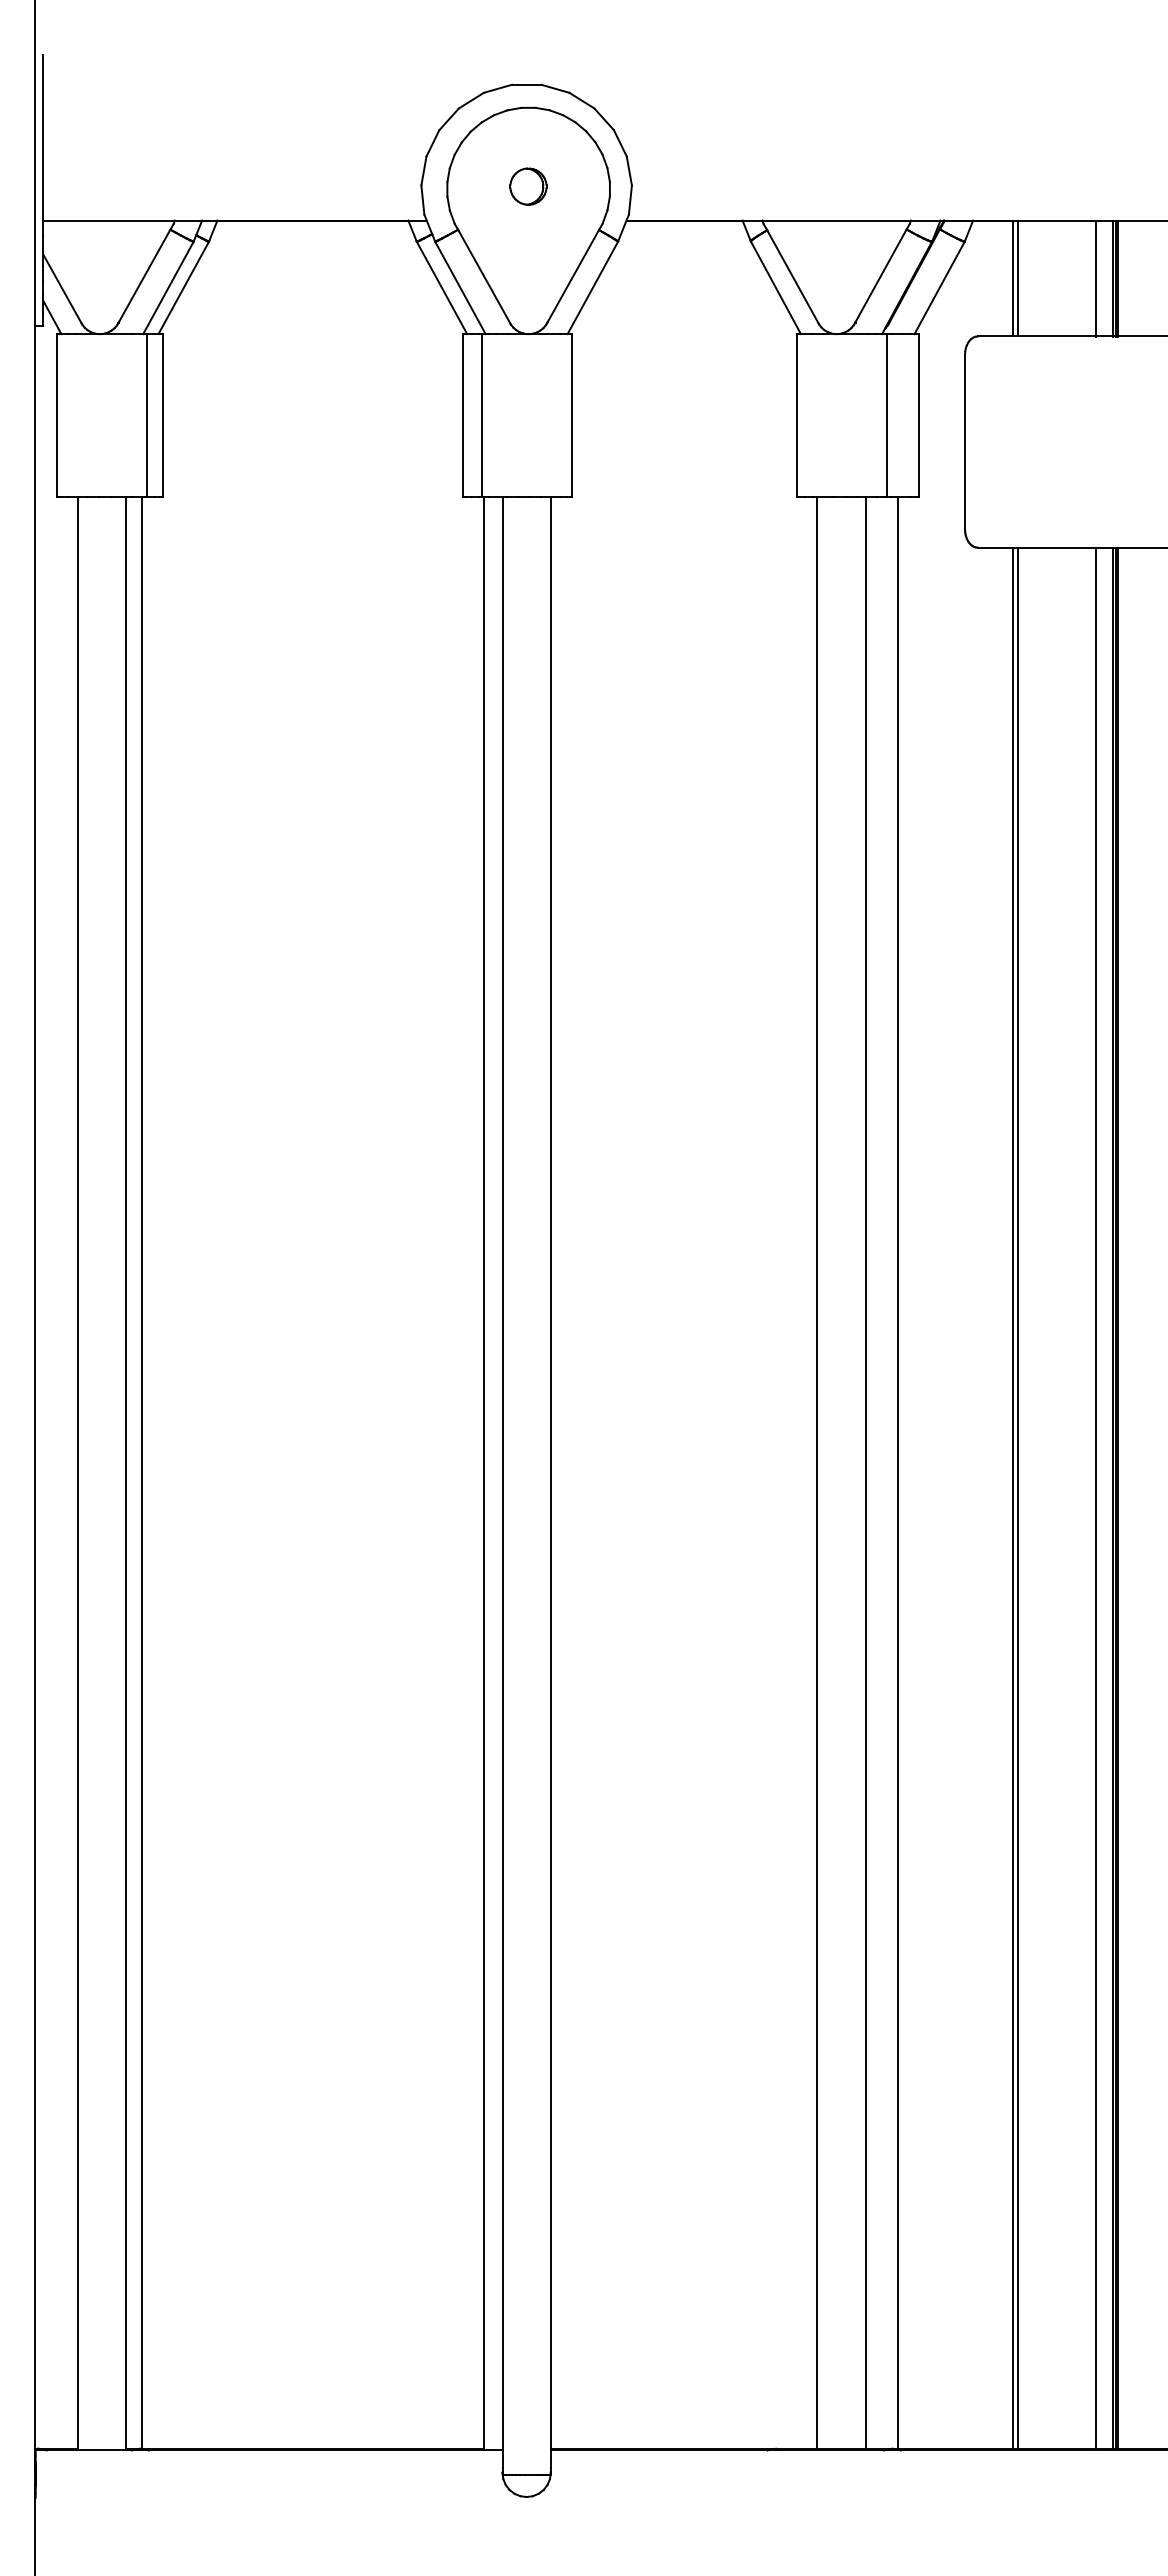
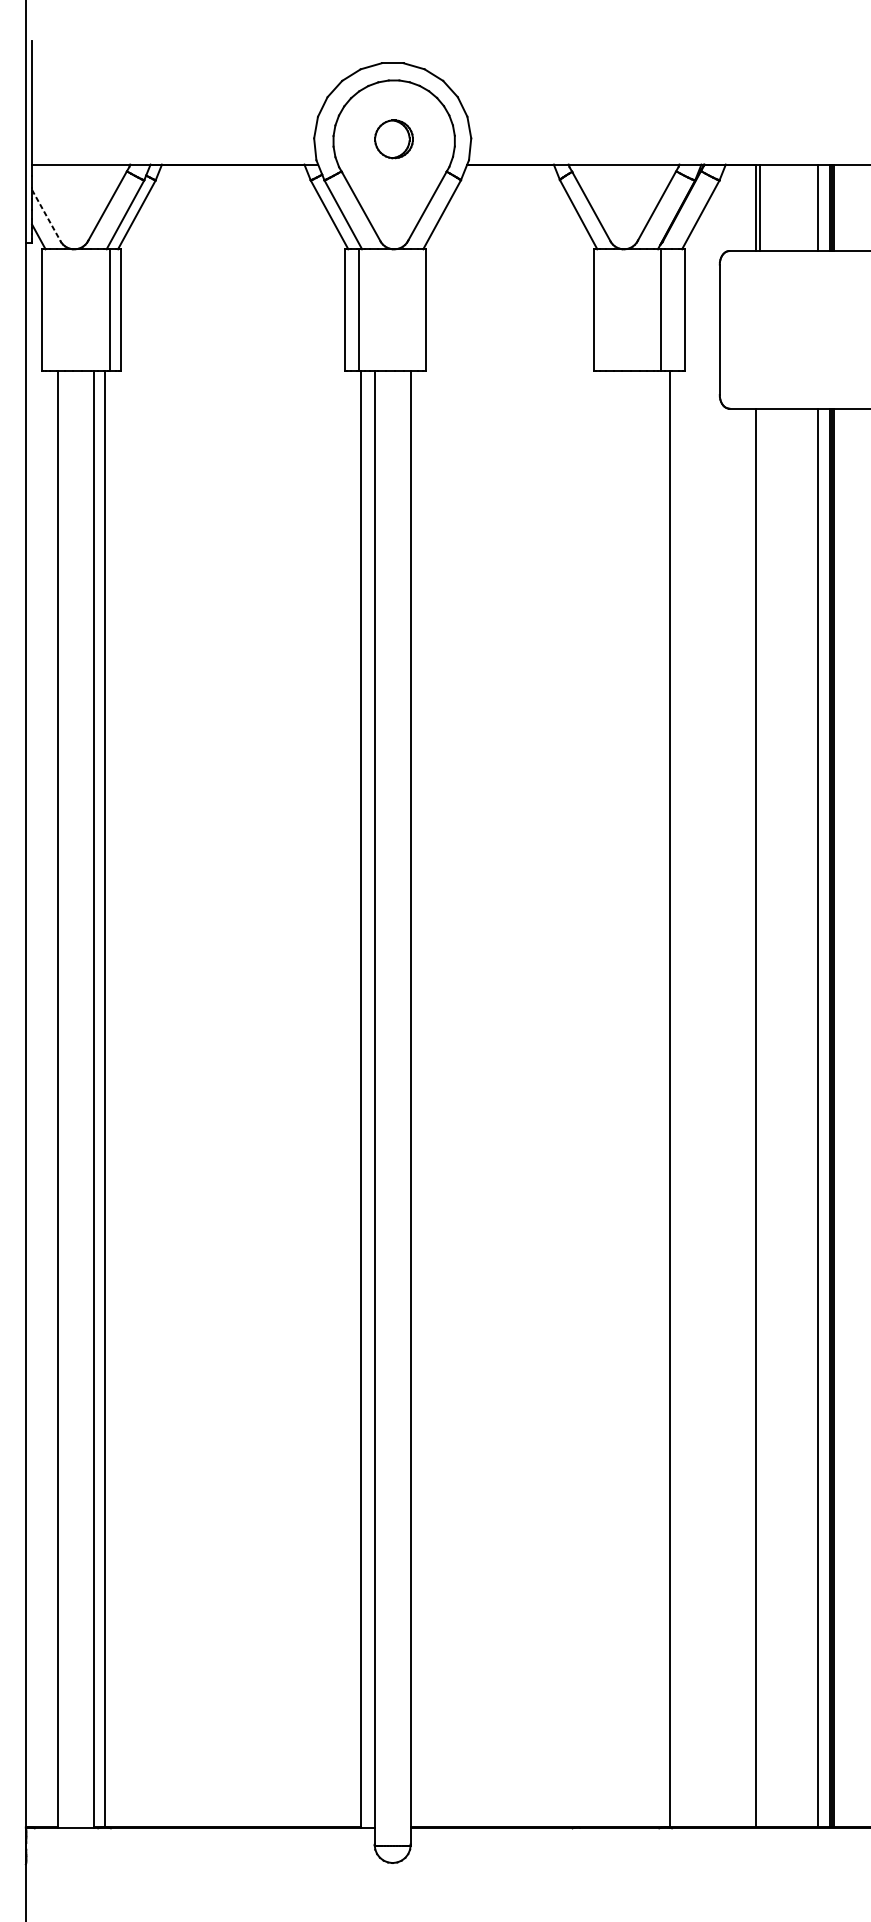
part: (528, 186) -> (394, 139), size x1.4
line: (62, 289) -> (46, 216), solid -> dashed
line: (817, 1472) -> (609, 1098), removed
line: (865, 1472) -> (645, 1098), removed
line: (1018, 1497) -> (759, 1117), removed

